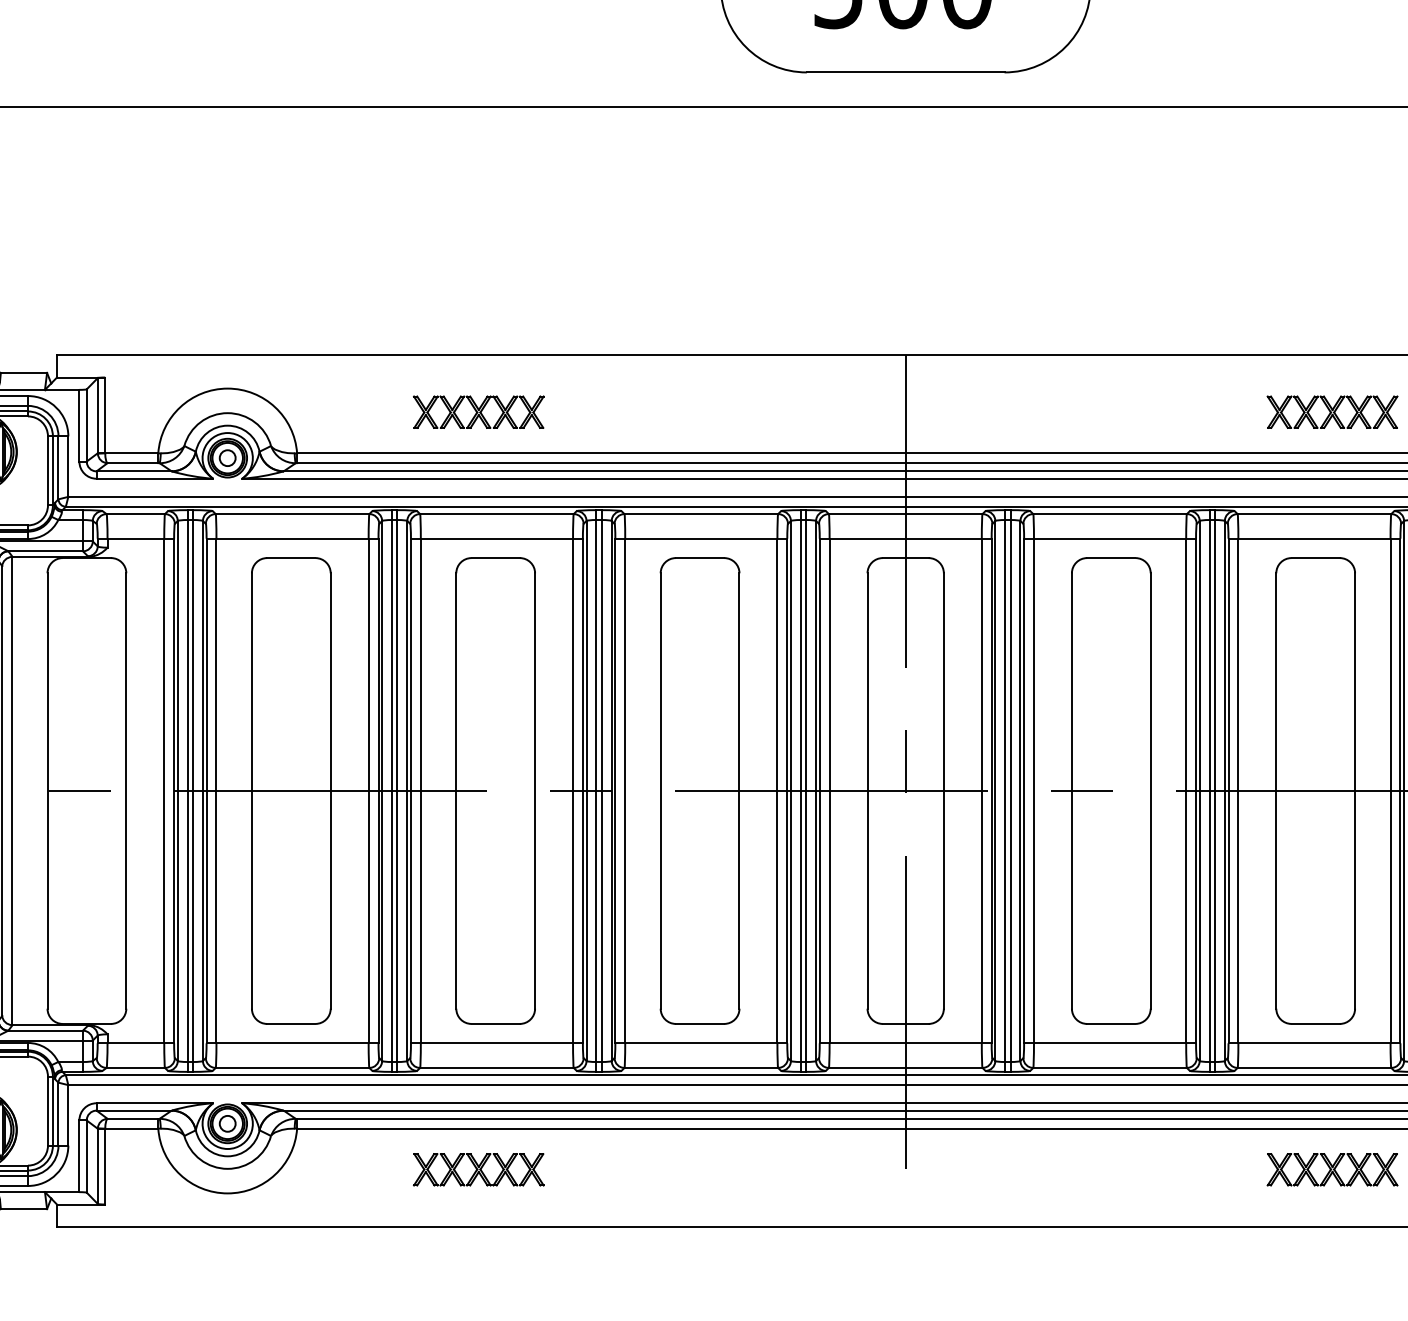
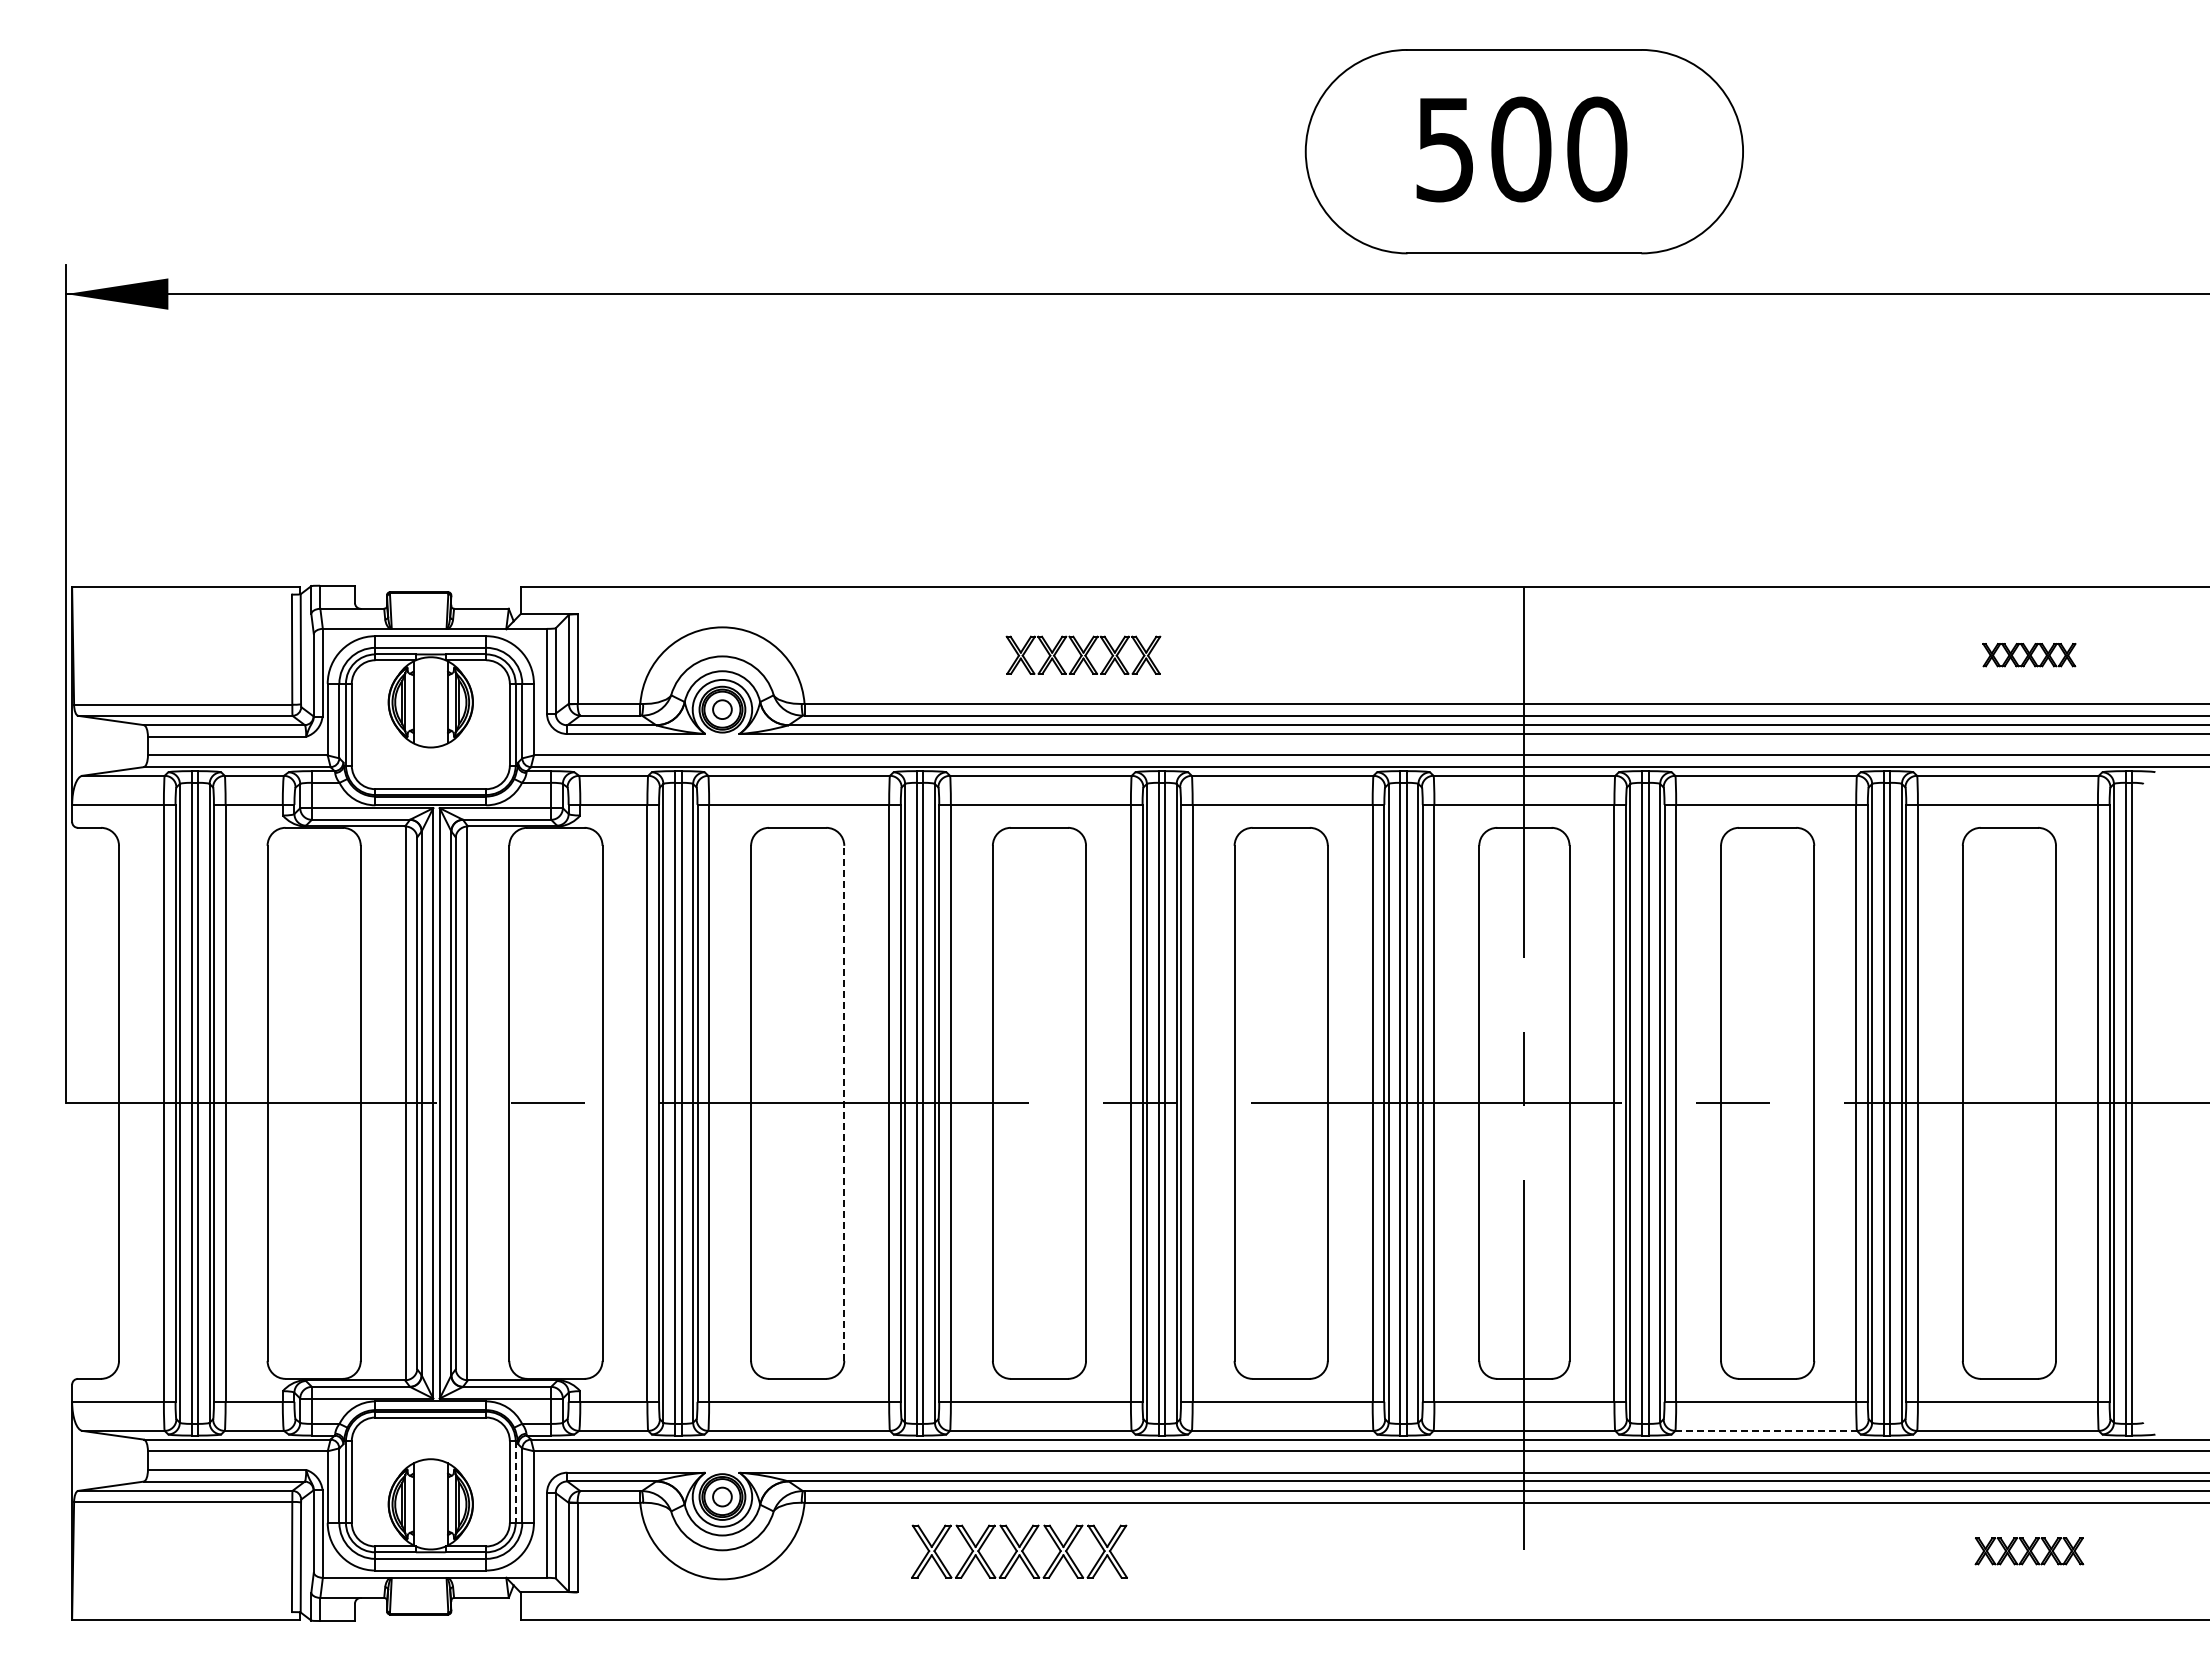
part: (478, 411) -> (1083, 654), moved
part: (1332, 411) -> (2029, 654), size x0.6
line: (330, 791) -> (844, 1103), solid -> dashed
line: (1110, 1067) -> (1766, 1430), solid -> dashed
line: (52, 1111) -> (515, 1482), solid -> dashed
part: (478, 1169) -> (1019, 1550), size x1.4
part: (1332, 1169) -> (2029, 1550), size x0.7

